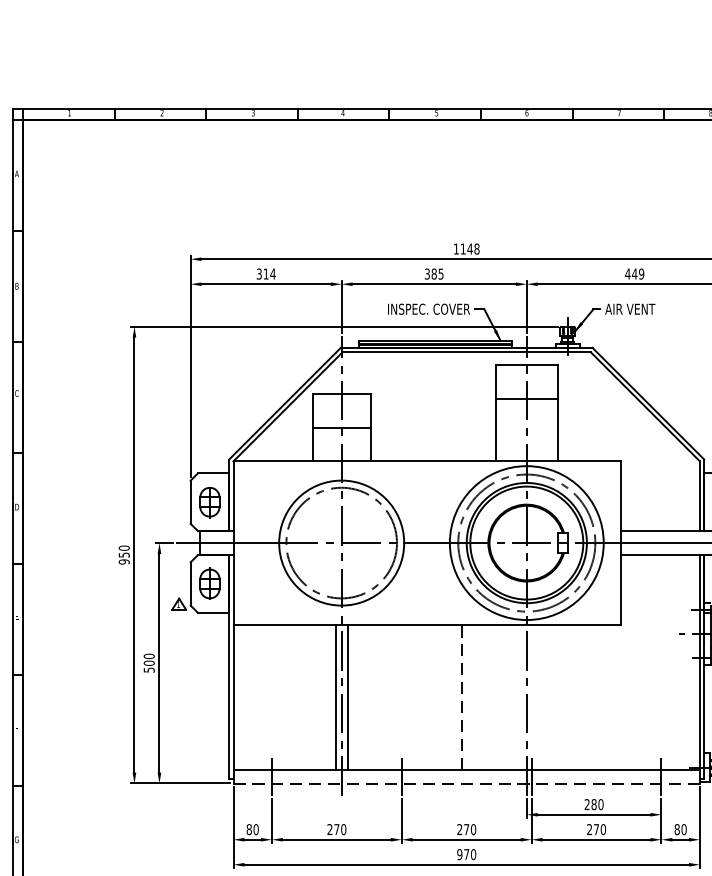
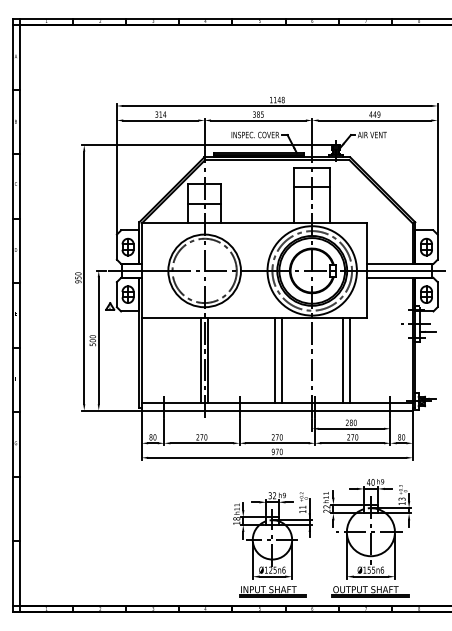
line: (461, 697) -> (274, 360), dashed -> solid
line: (473, 697) -> (281, 360), added
line: (578, 697) -> (342, 360), added
line: (590, 697) -> (349, 360), added
line: (467, 783) -> (277, 410), dashed -> solid

